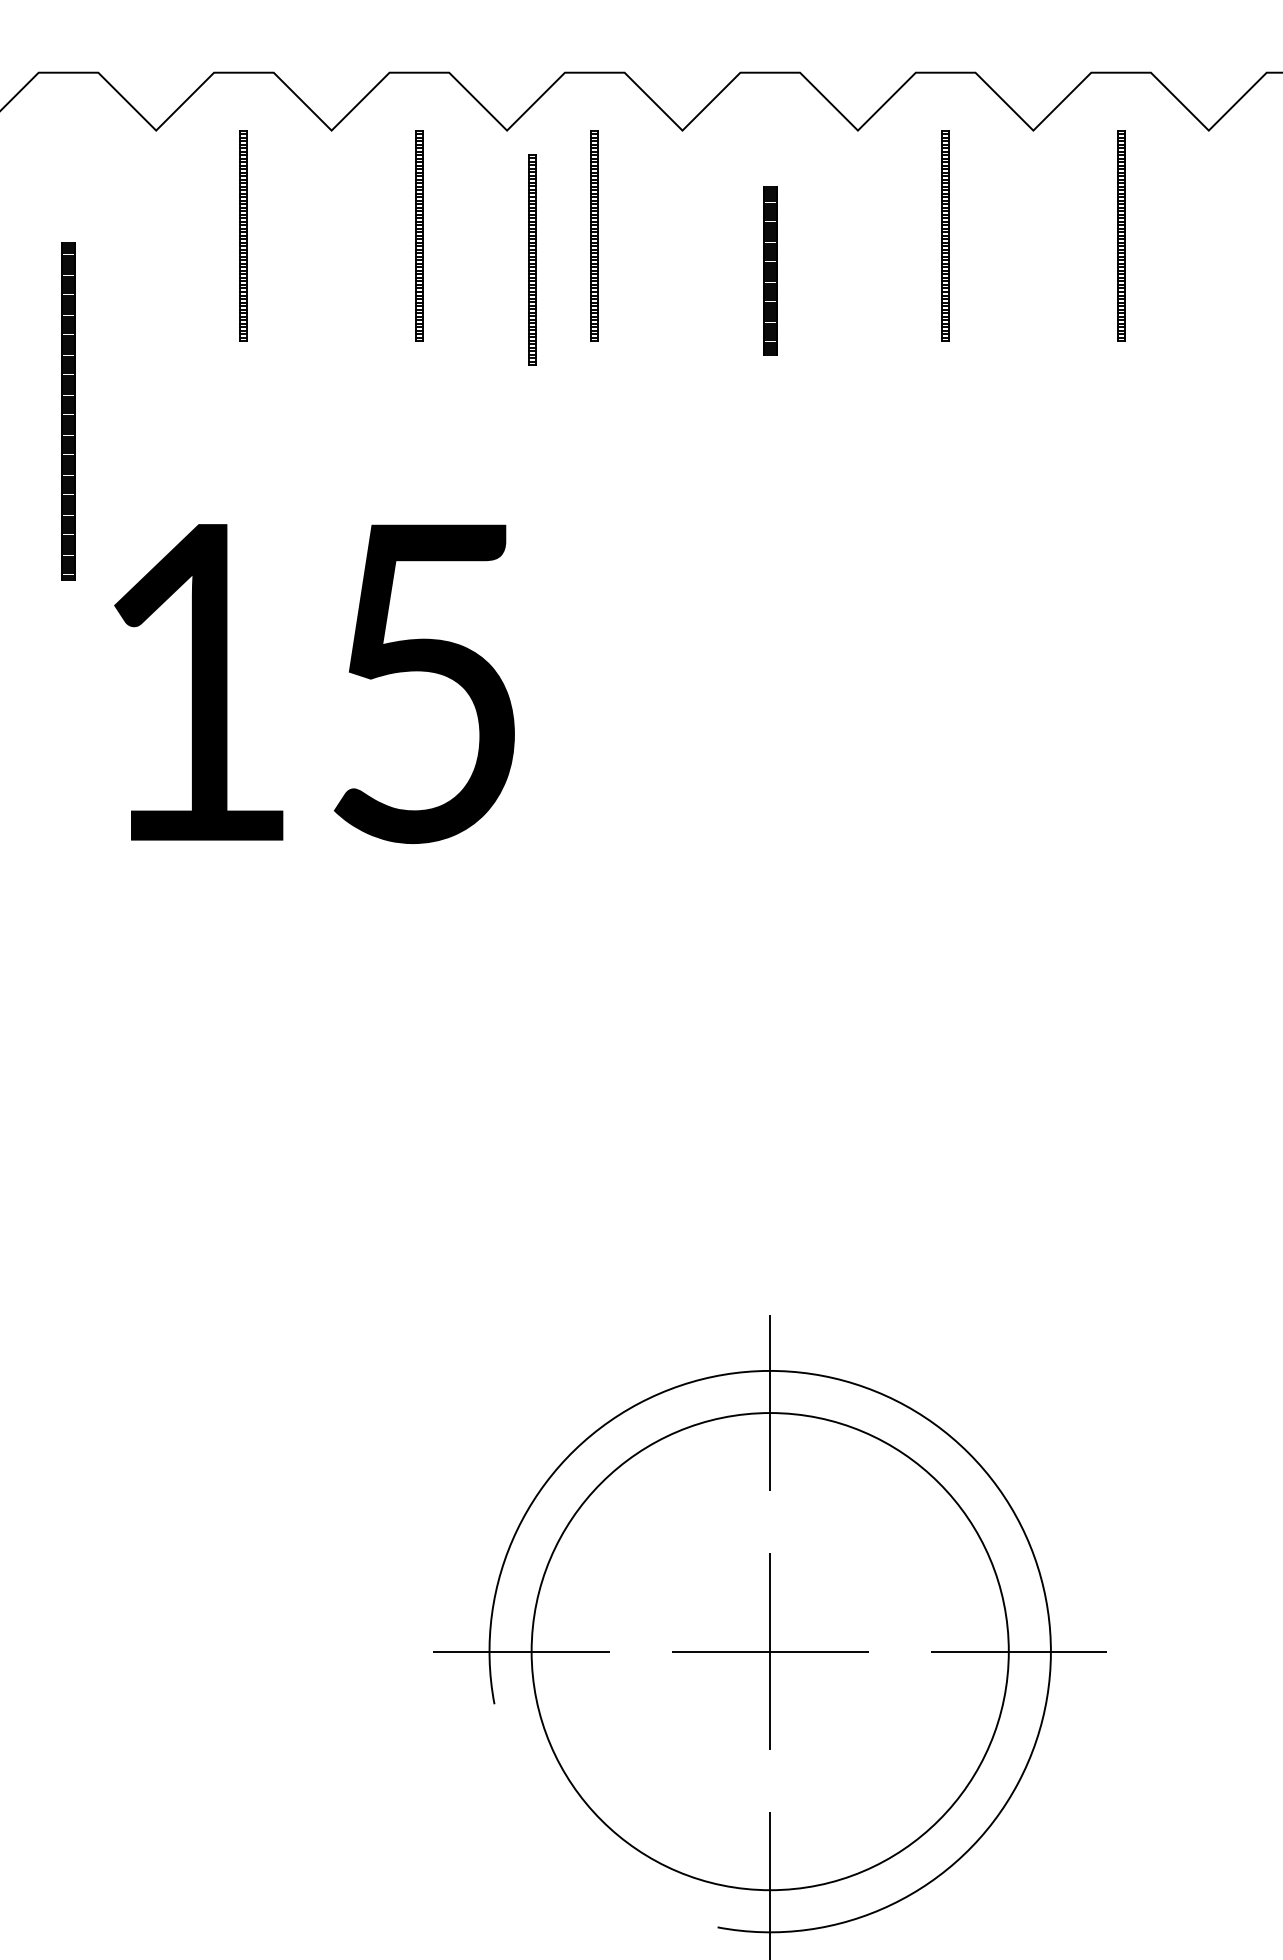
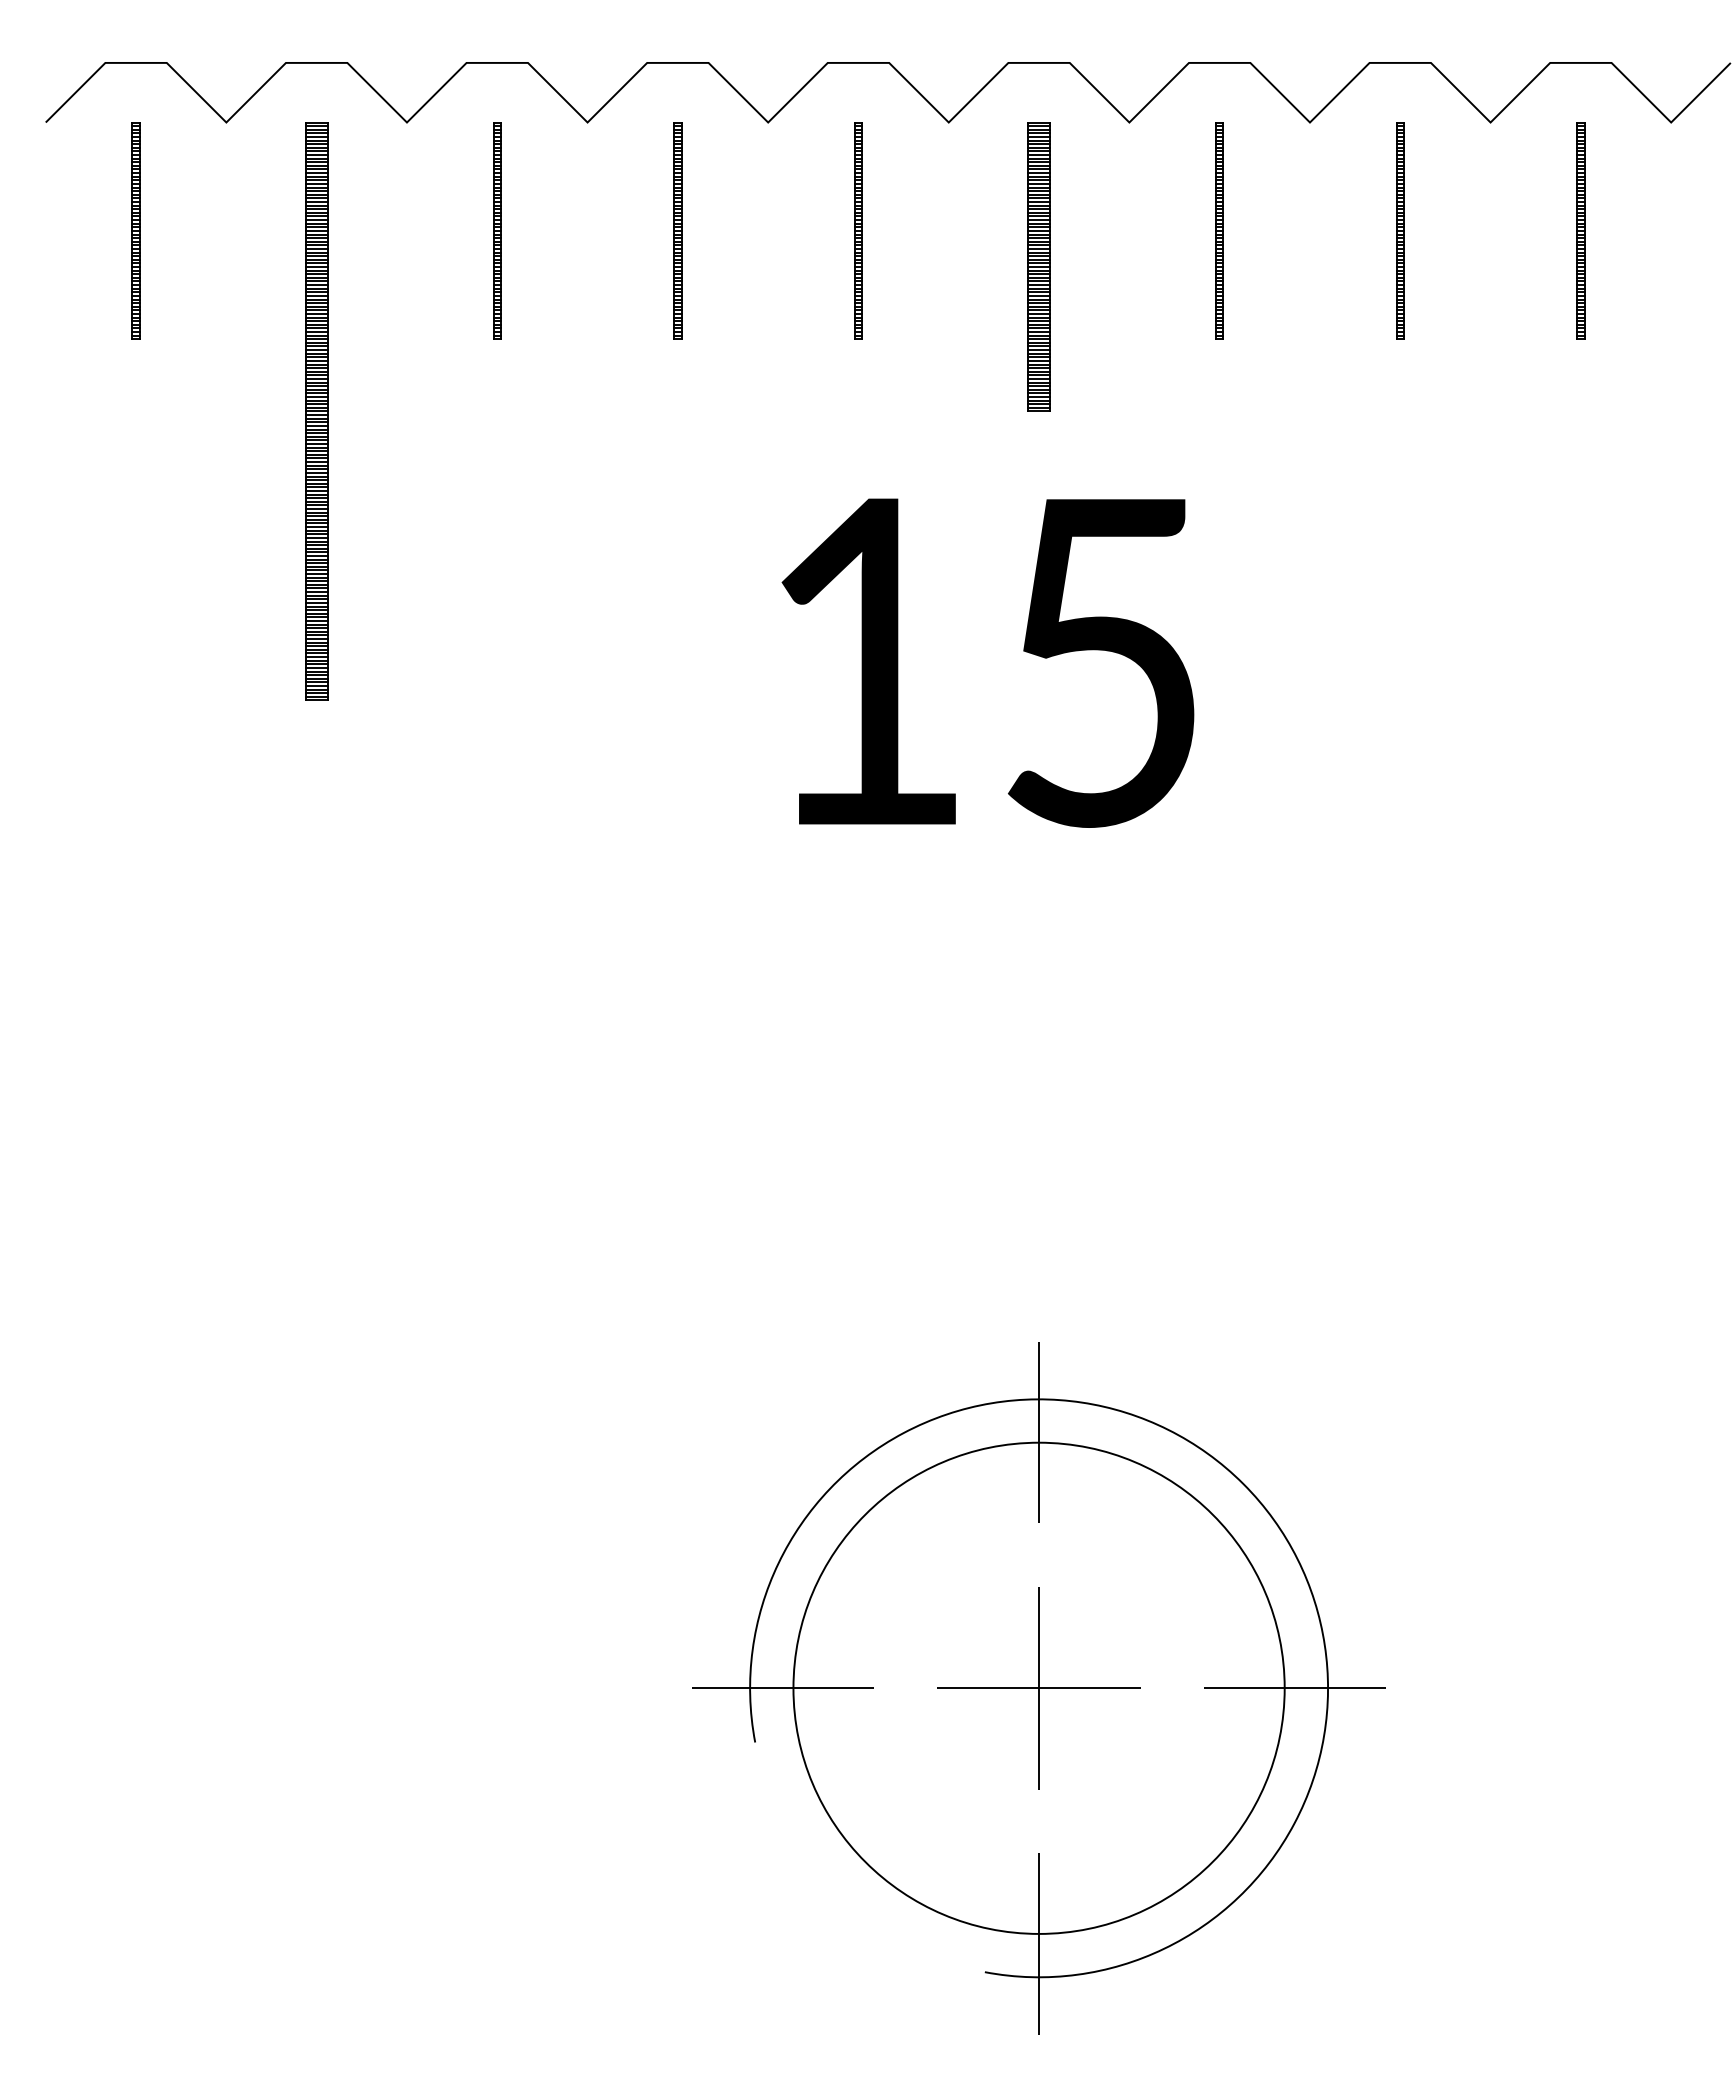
part: (532, 259) -> (794, 255), removed
part: (769, 270) -> (1038, 266), size x1.67
part: (68, 411) -> (316, 411), size x1.67
text: (314, 683) -> (987, 662), moved

